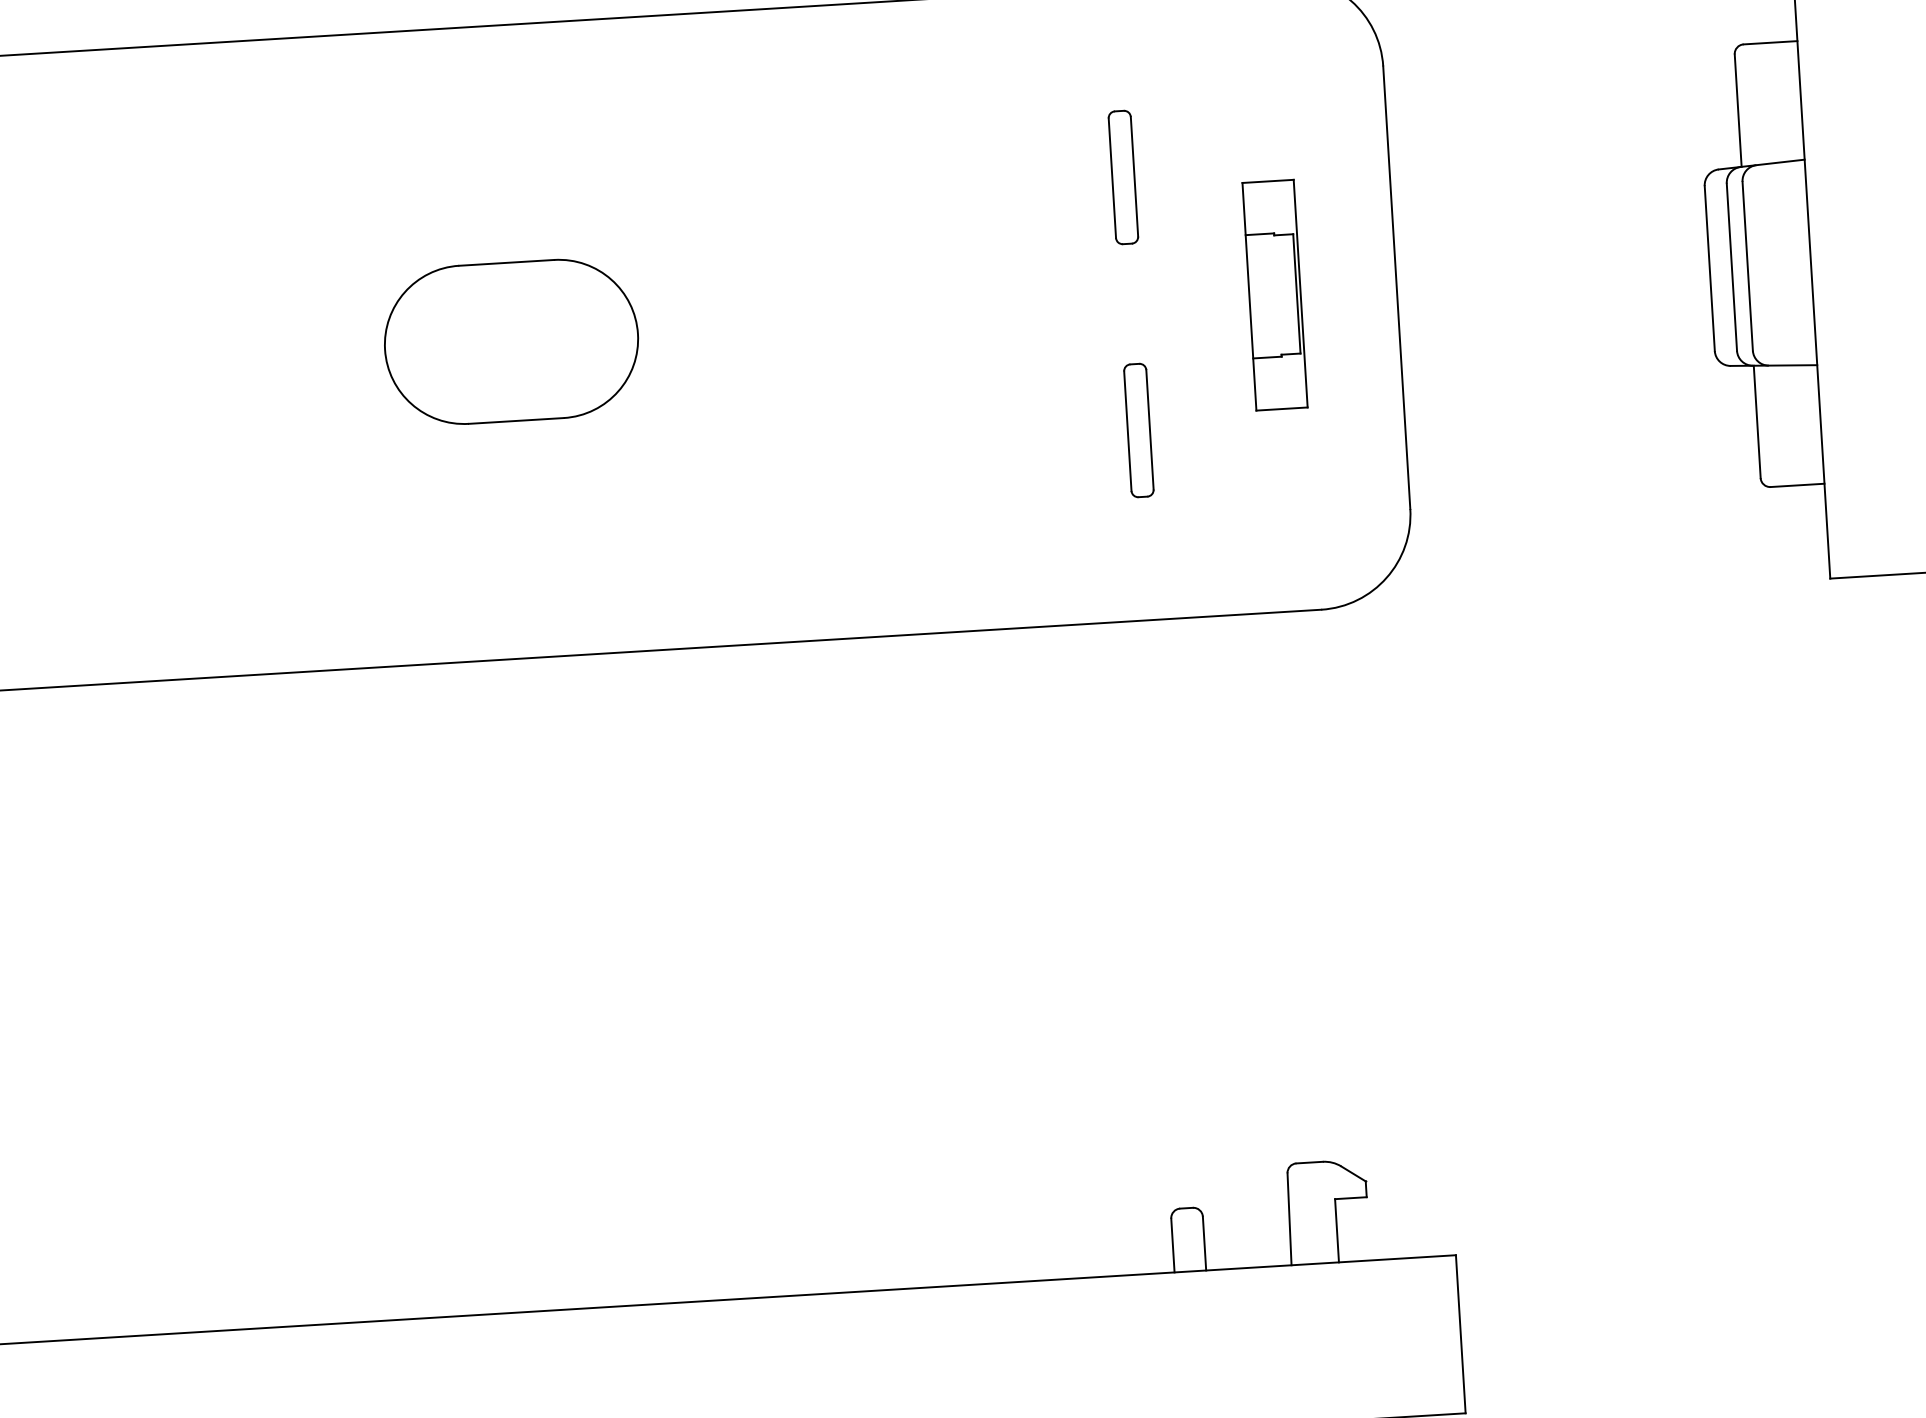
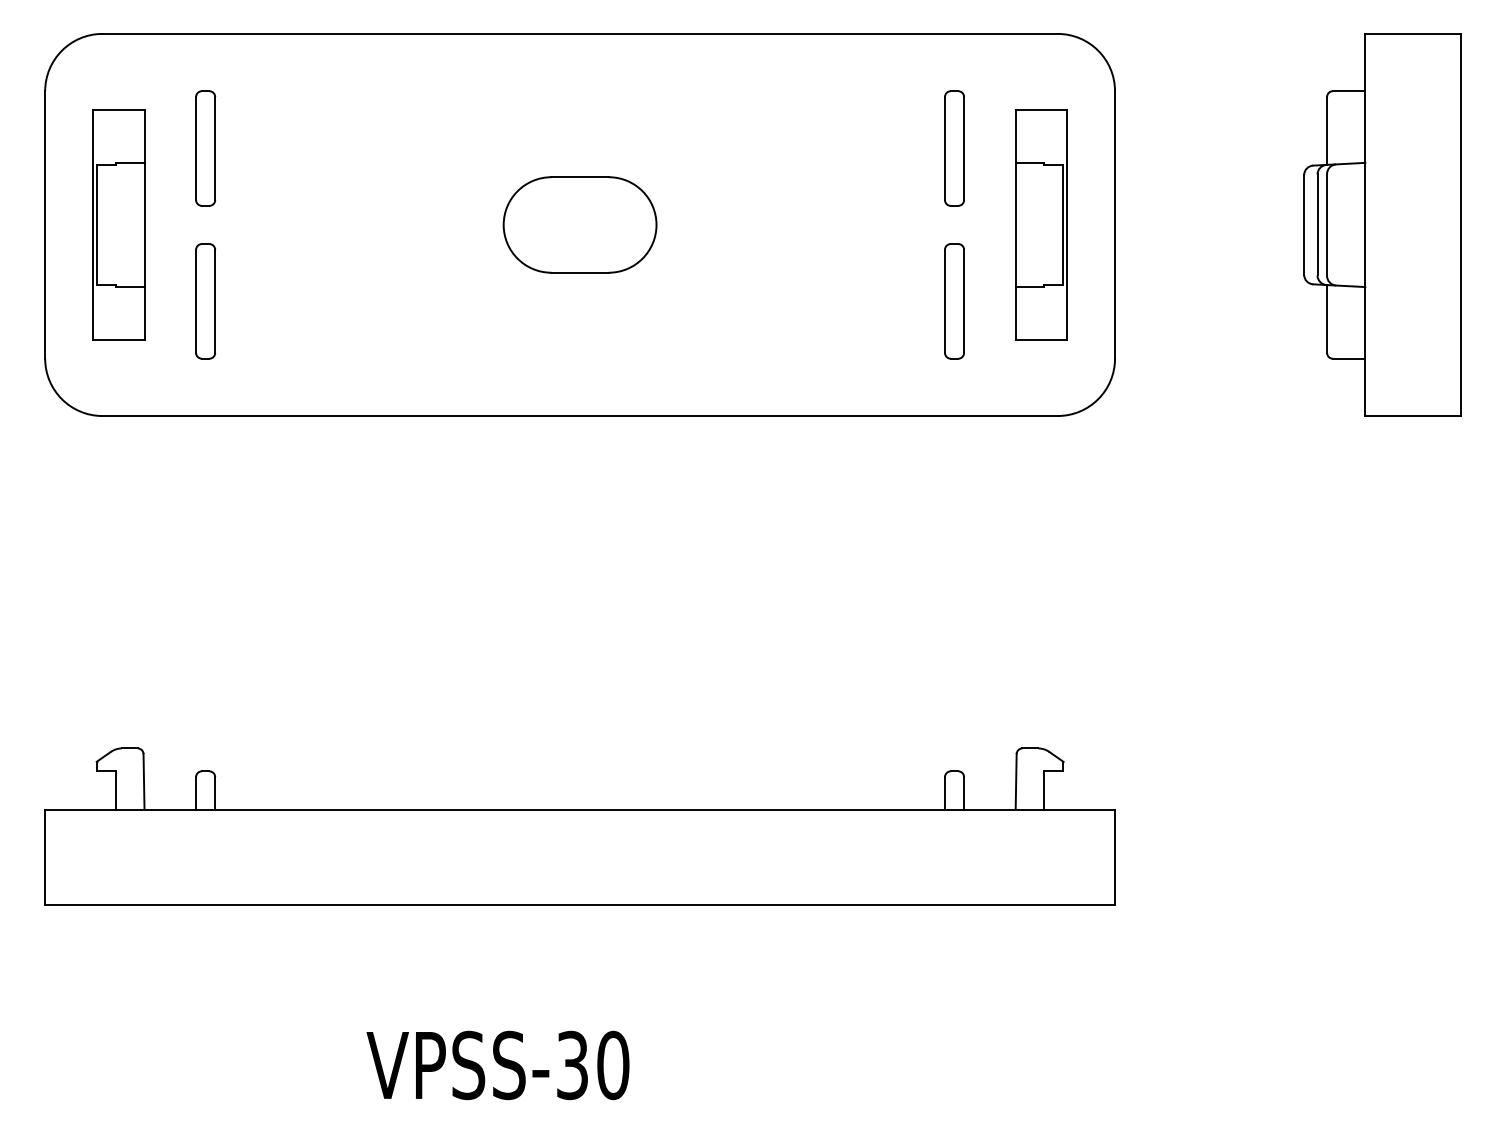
part: (1123, 177) -> (954, 148), size x1.43
part: (1275, 294) -> (1041, 224), size x1.67
part: (1138, 430) -> (954, 301), size x1.43

